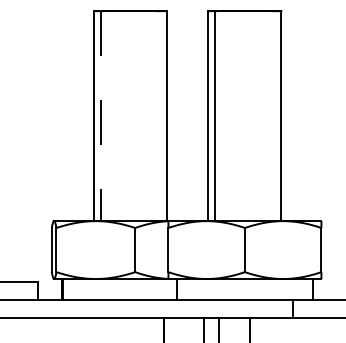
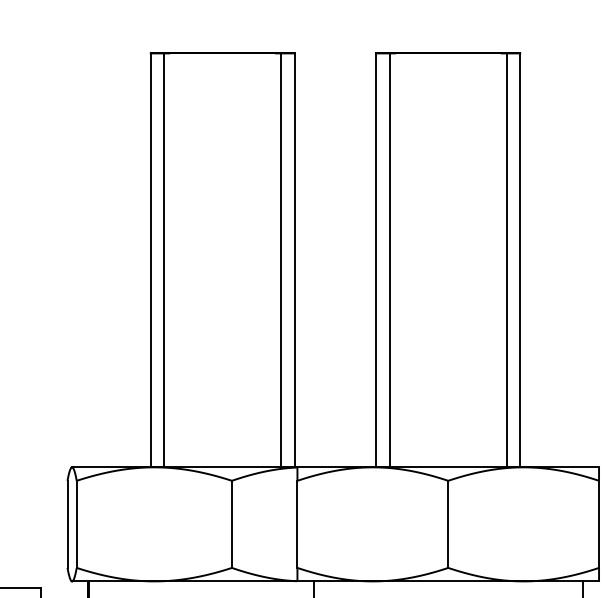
line: (100, 116) -> (163, 261), dashed -> solid
line: (160, 116) -> (281, 261), added
line: (274, 116) -> (506, 261), added

